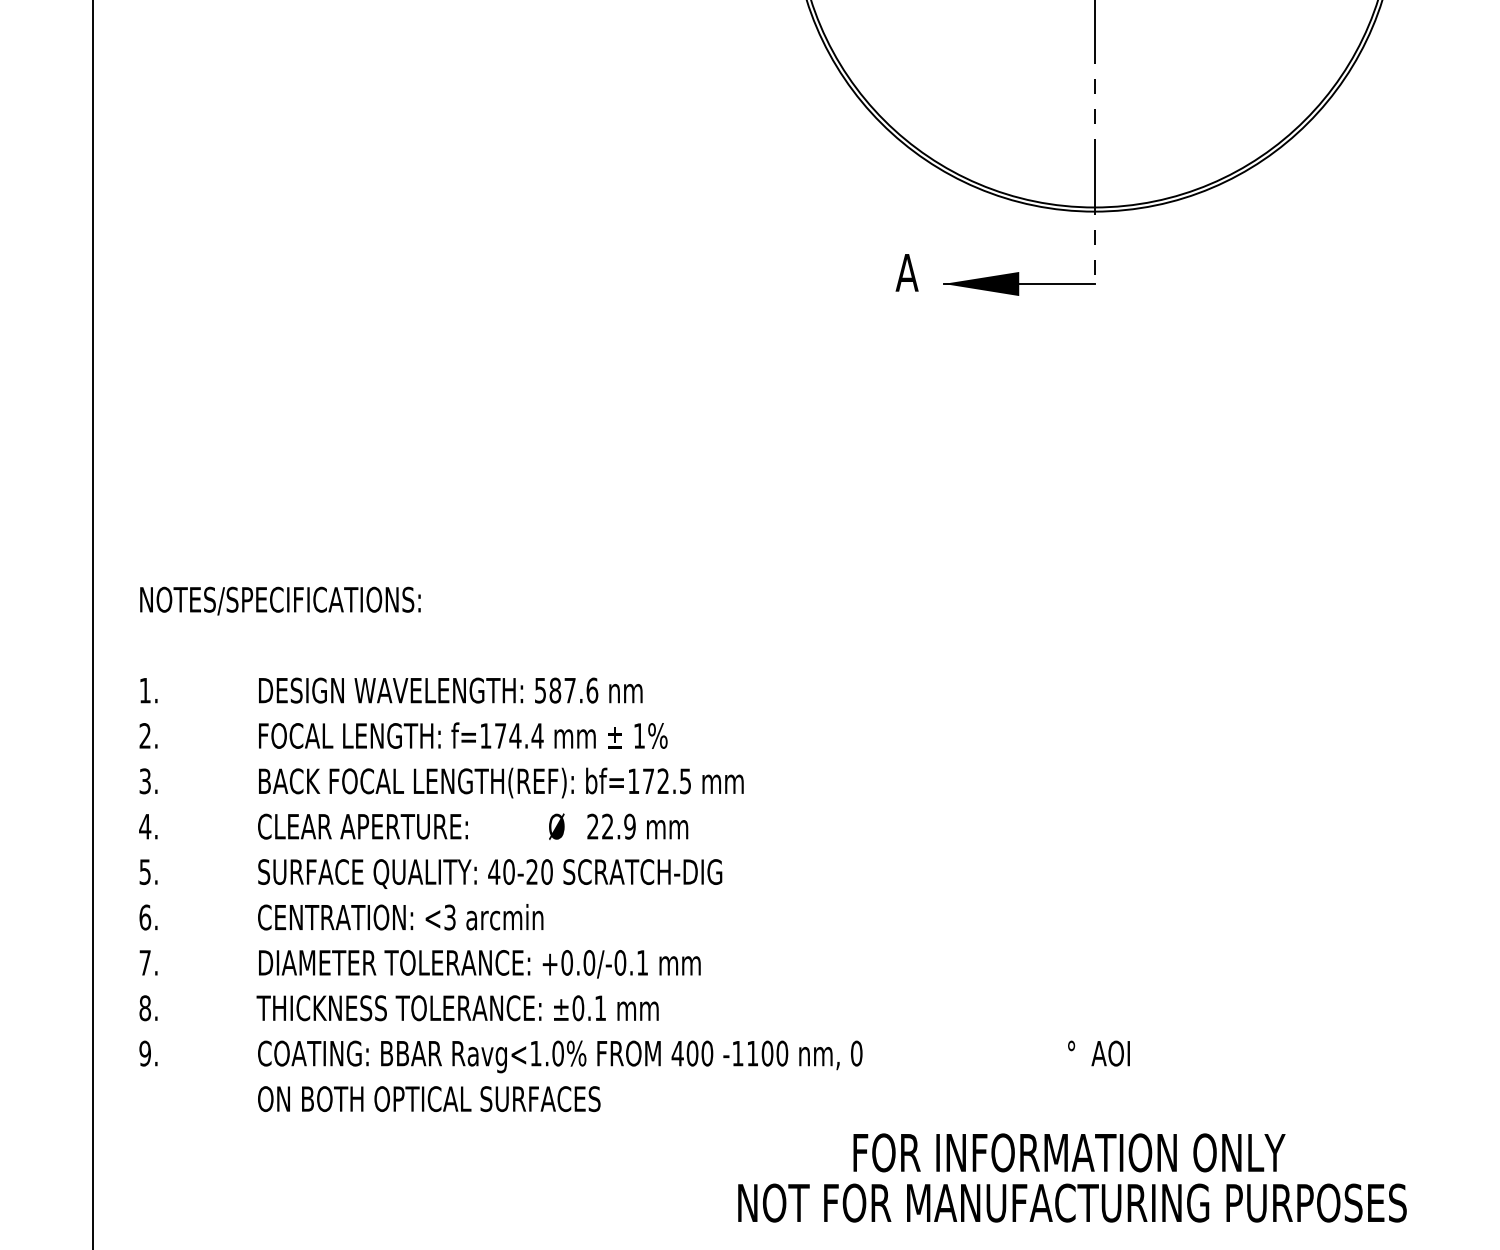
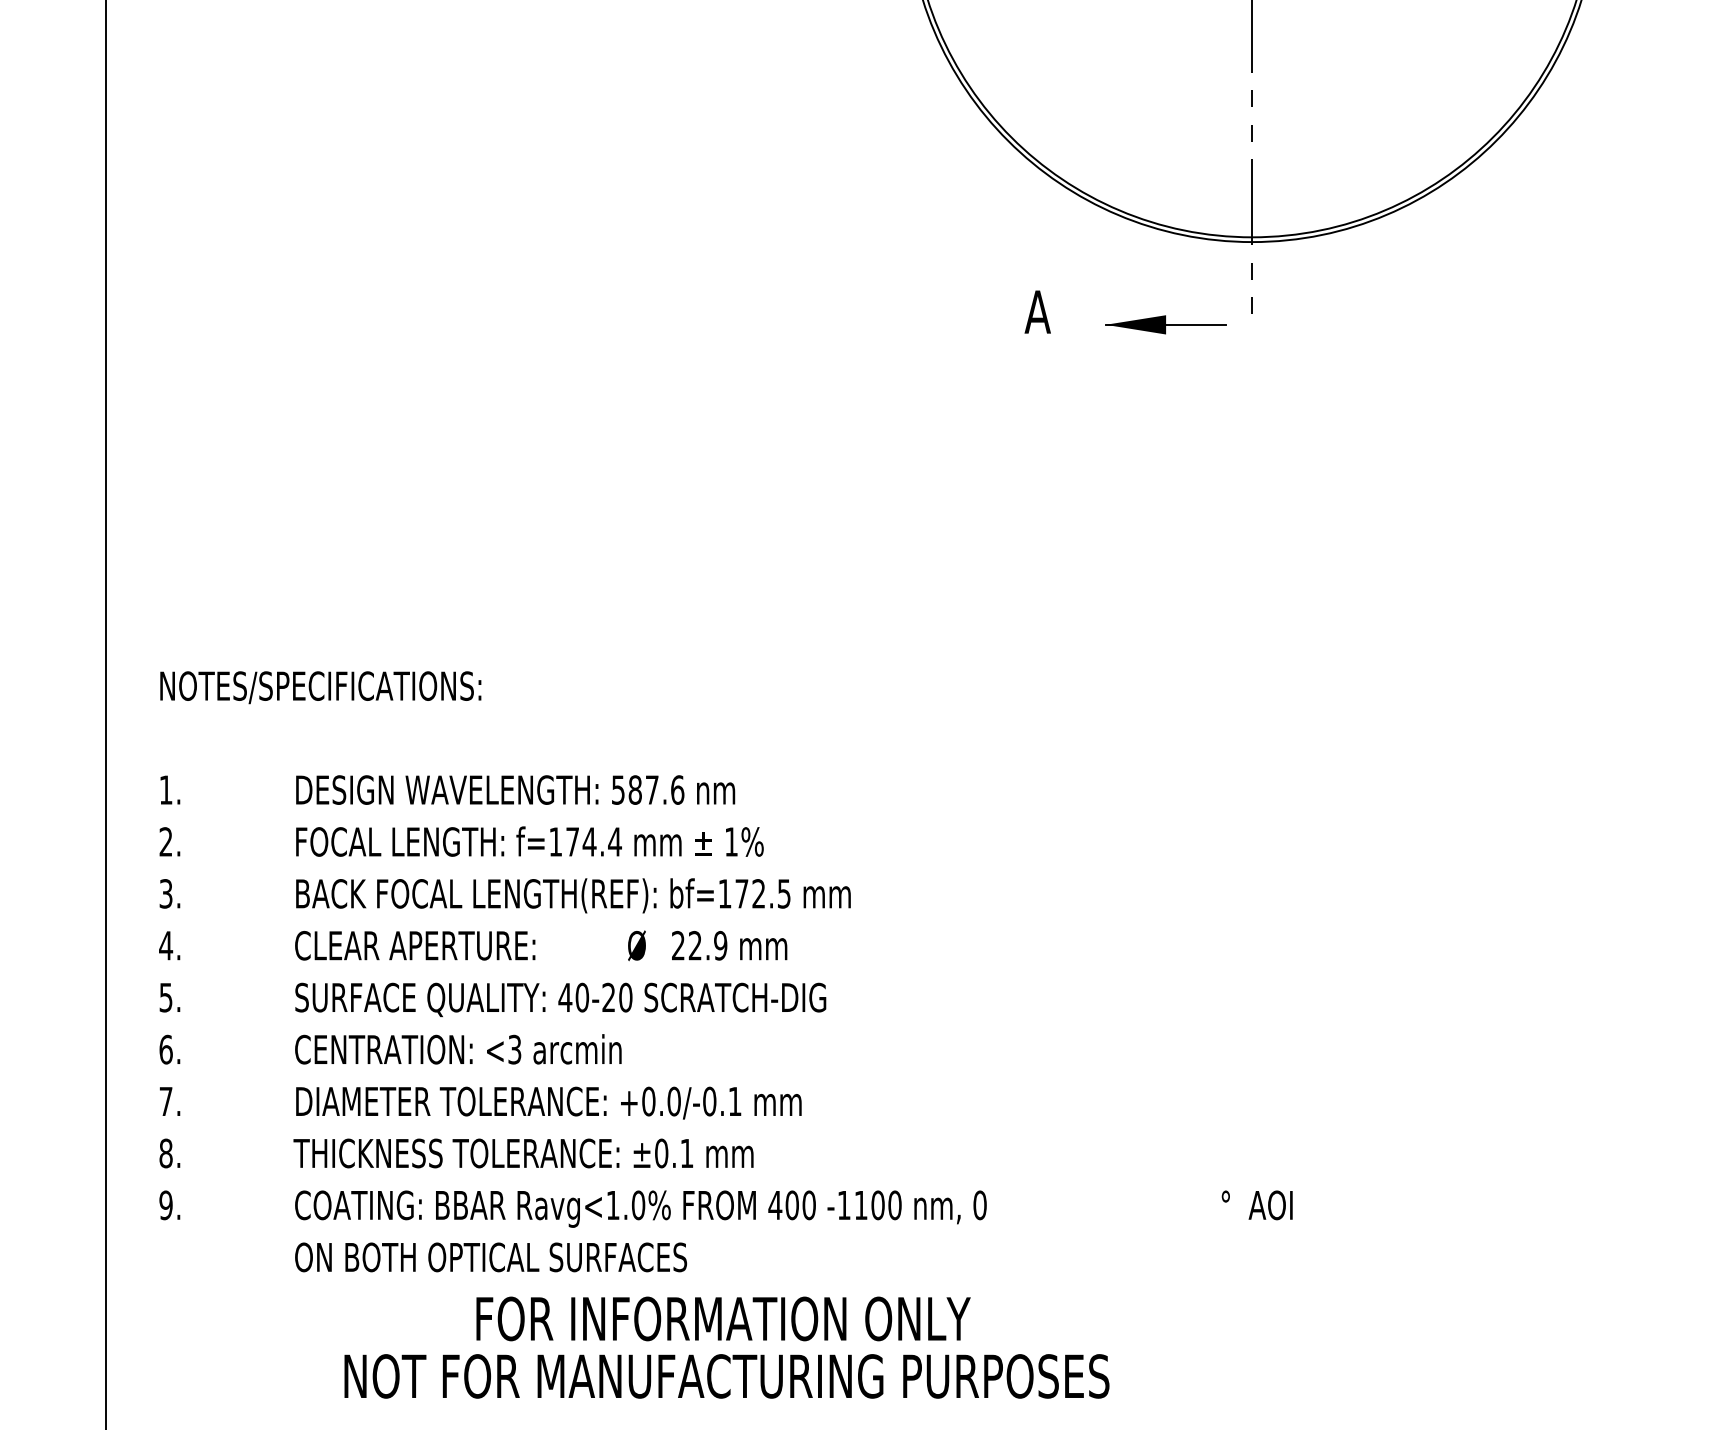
part: (1019, 283) -> (1166, 324), size x0.7
text: (1072, 1177) -> (727, 1347), moved

